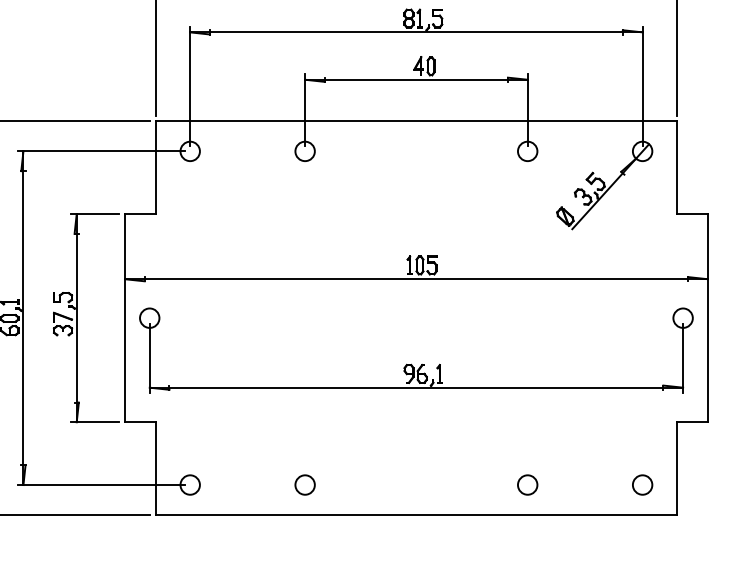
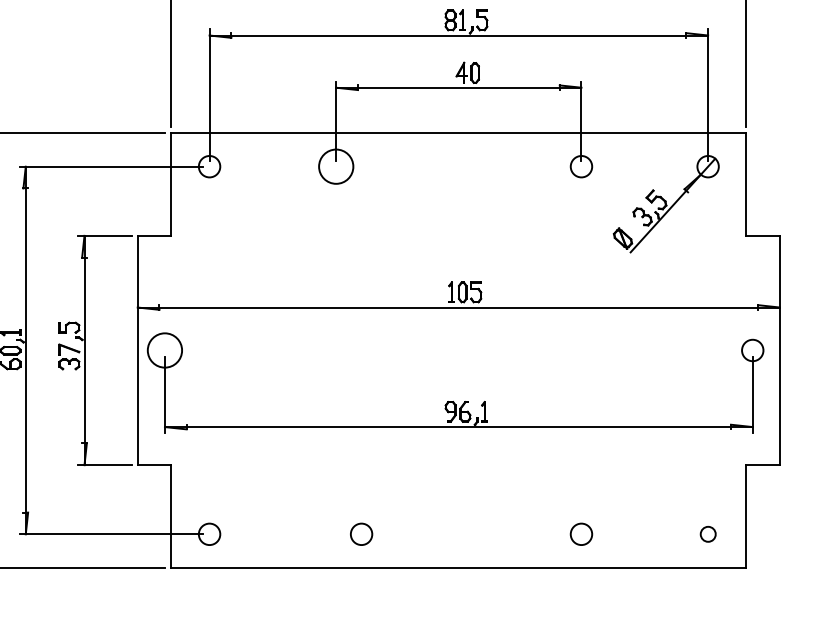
circle: (304, 151) -> (335, 166), size x1.6
circle: (149, 317) -> (164, 349), size x1.6
circle: (304, 484) -> (360, 533), moved
circle: (642, 484) -> (707, 533), size x0.7

